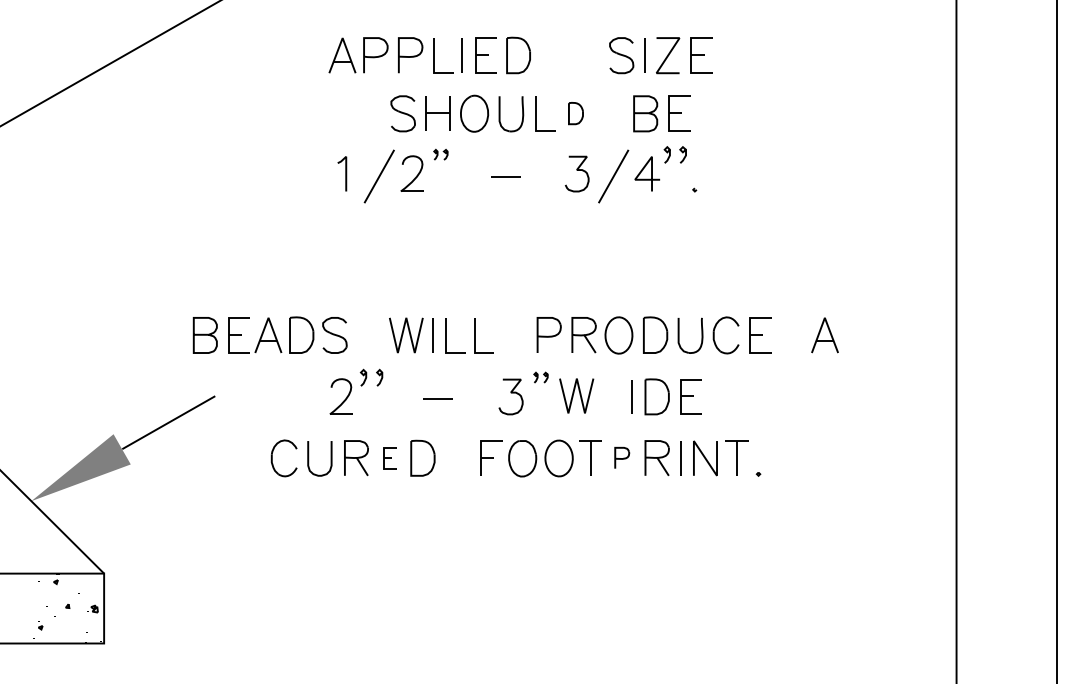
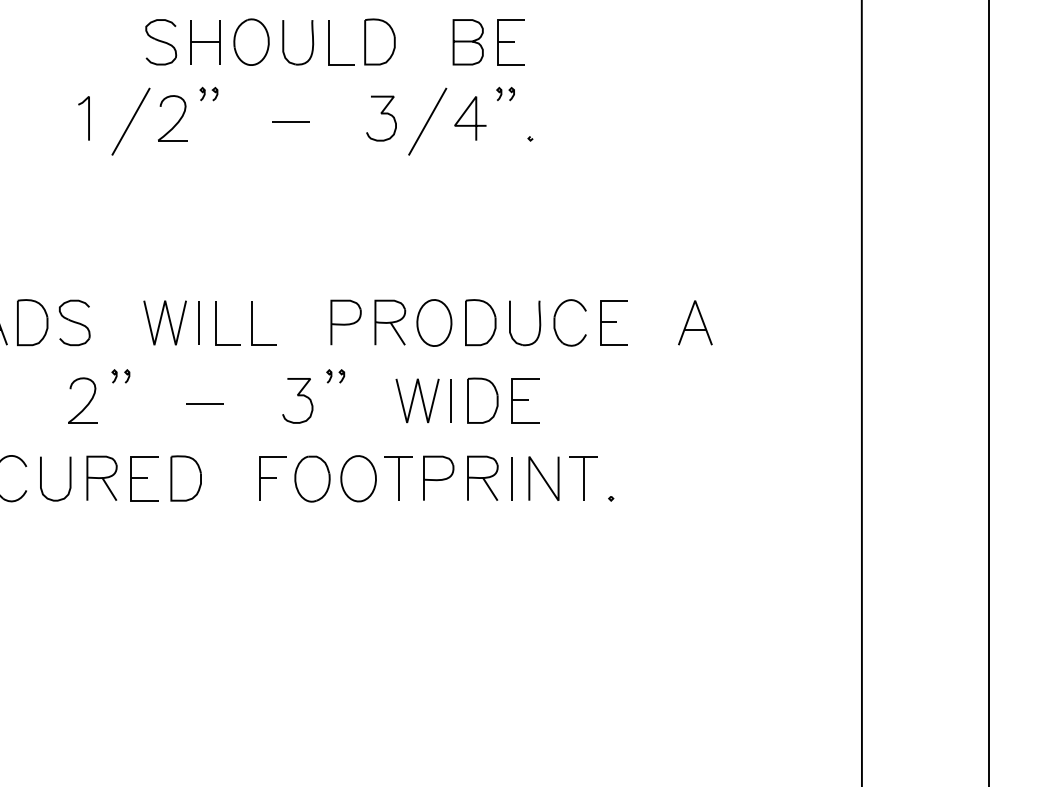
part: (575, 113) -> (379, 41), size x1.67
part: (674, 154) -> (504, 93), size x0.62
part: (370, 377) -> (119, 376), size x0.62
line: (574, 393) -> (414, 397), moved
part: (621, 457) -> (437, 477), size x1.67
part: (389, 458) -> (143, 478), size x1.67

